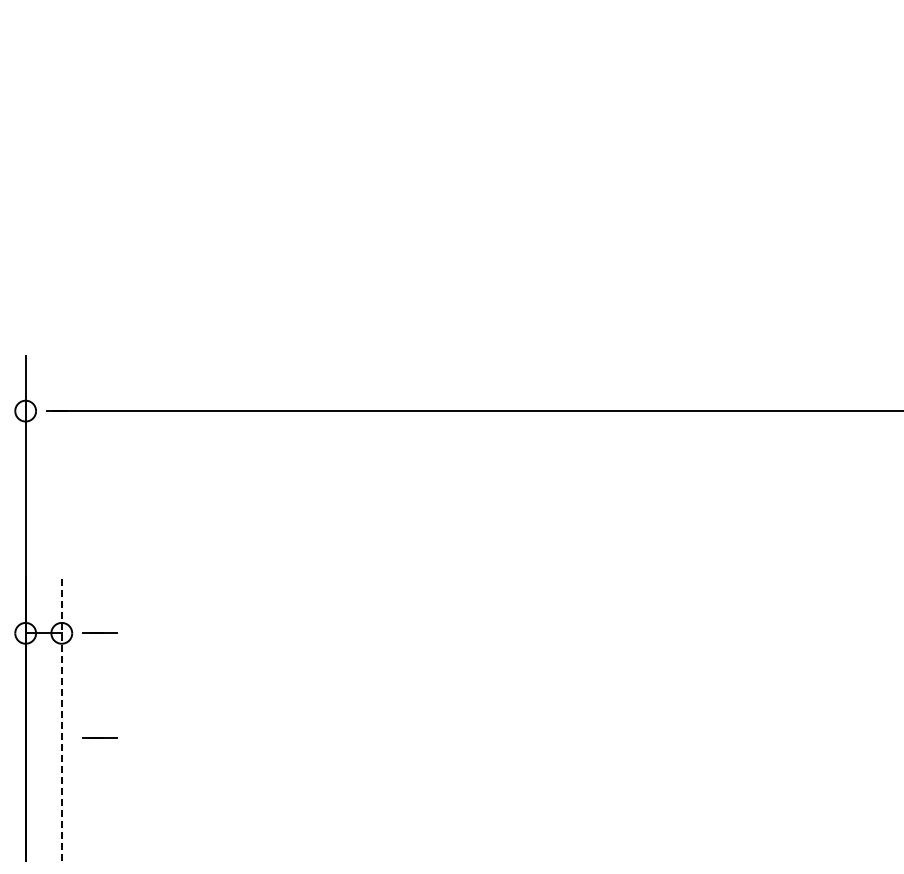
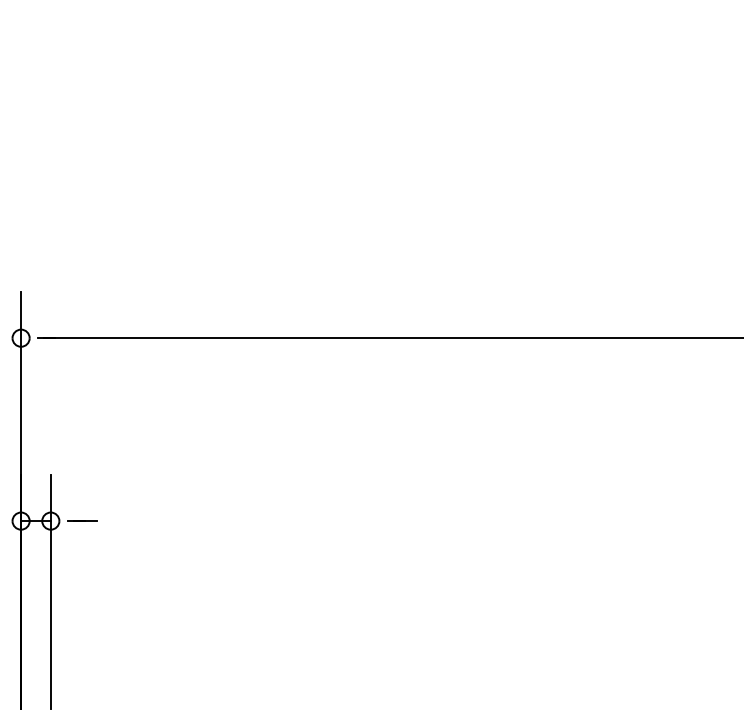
line: (61, 719) -> (50, 592), dashed -> solid
line: (99, 737) -> (81, 606), removed

